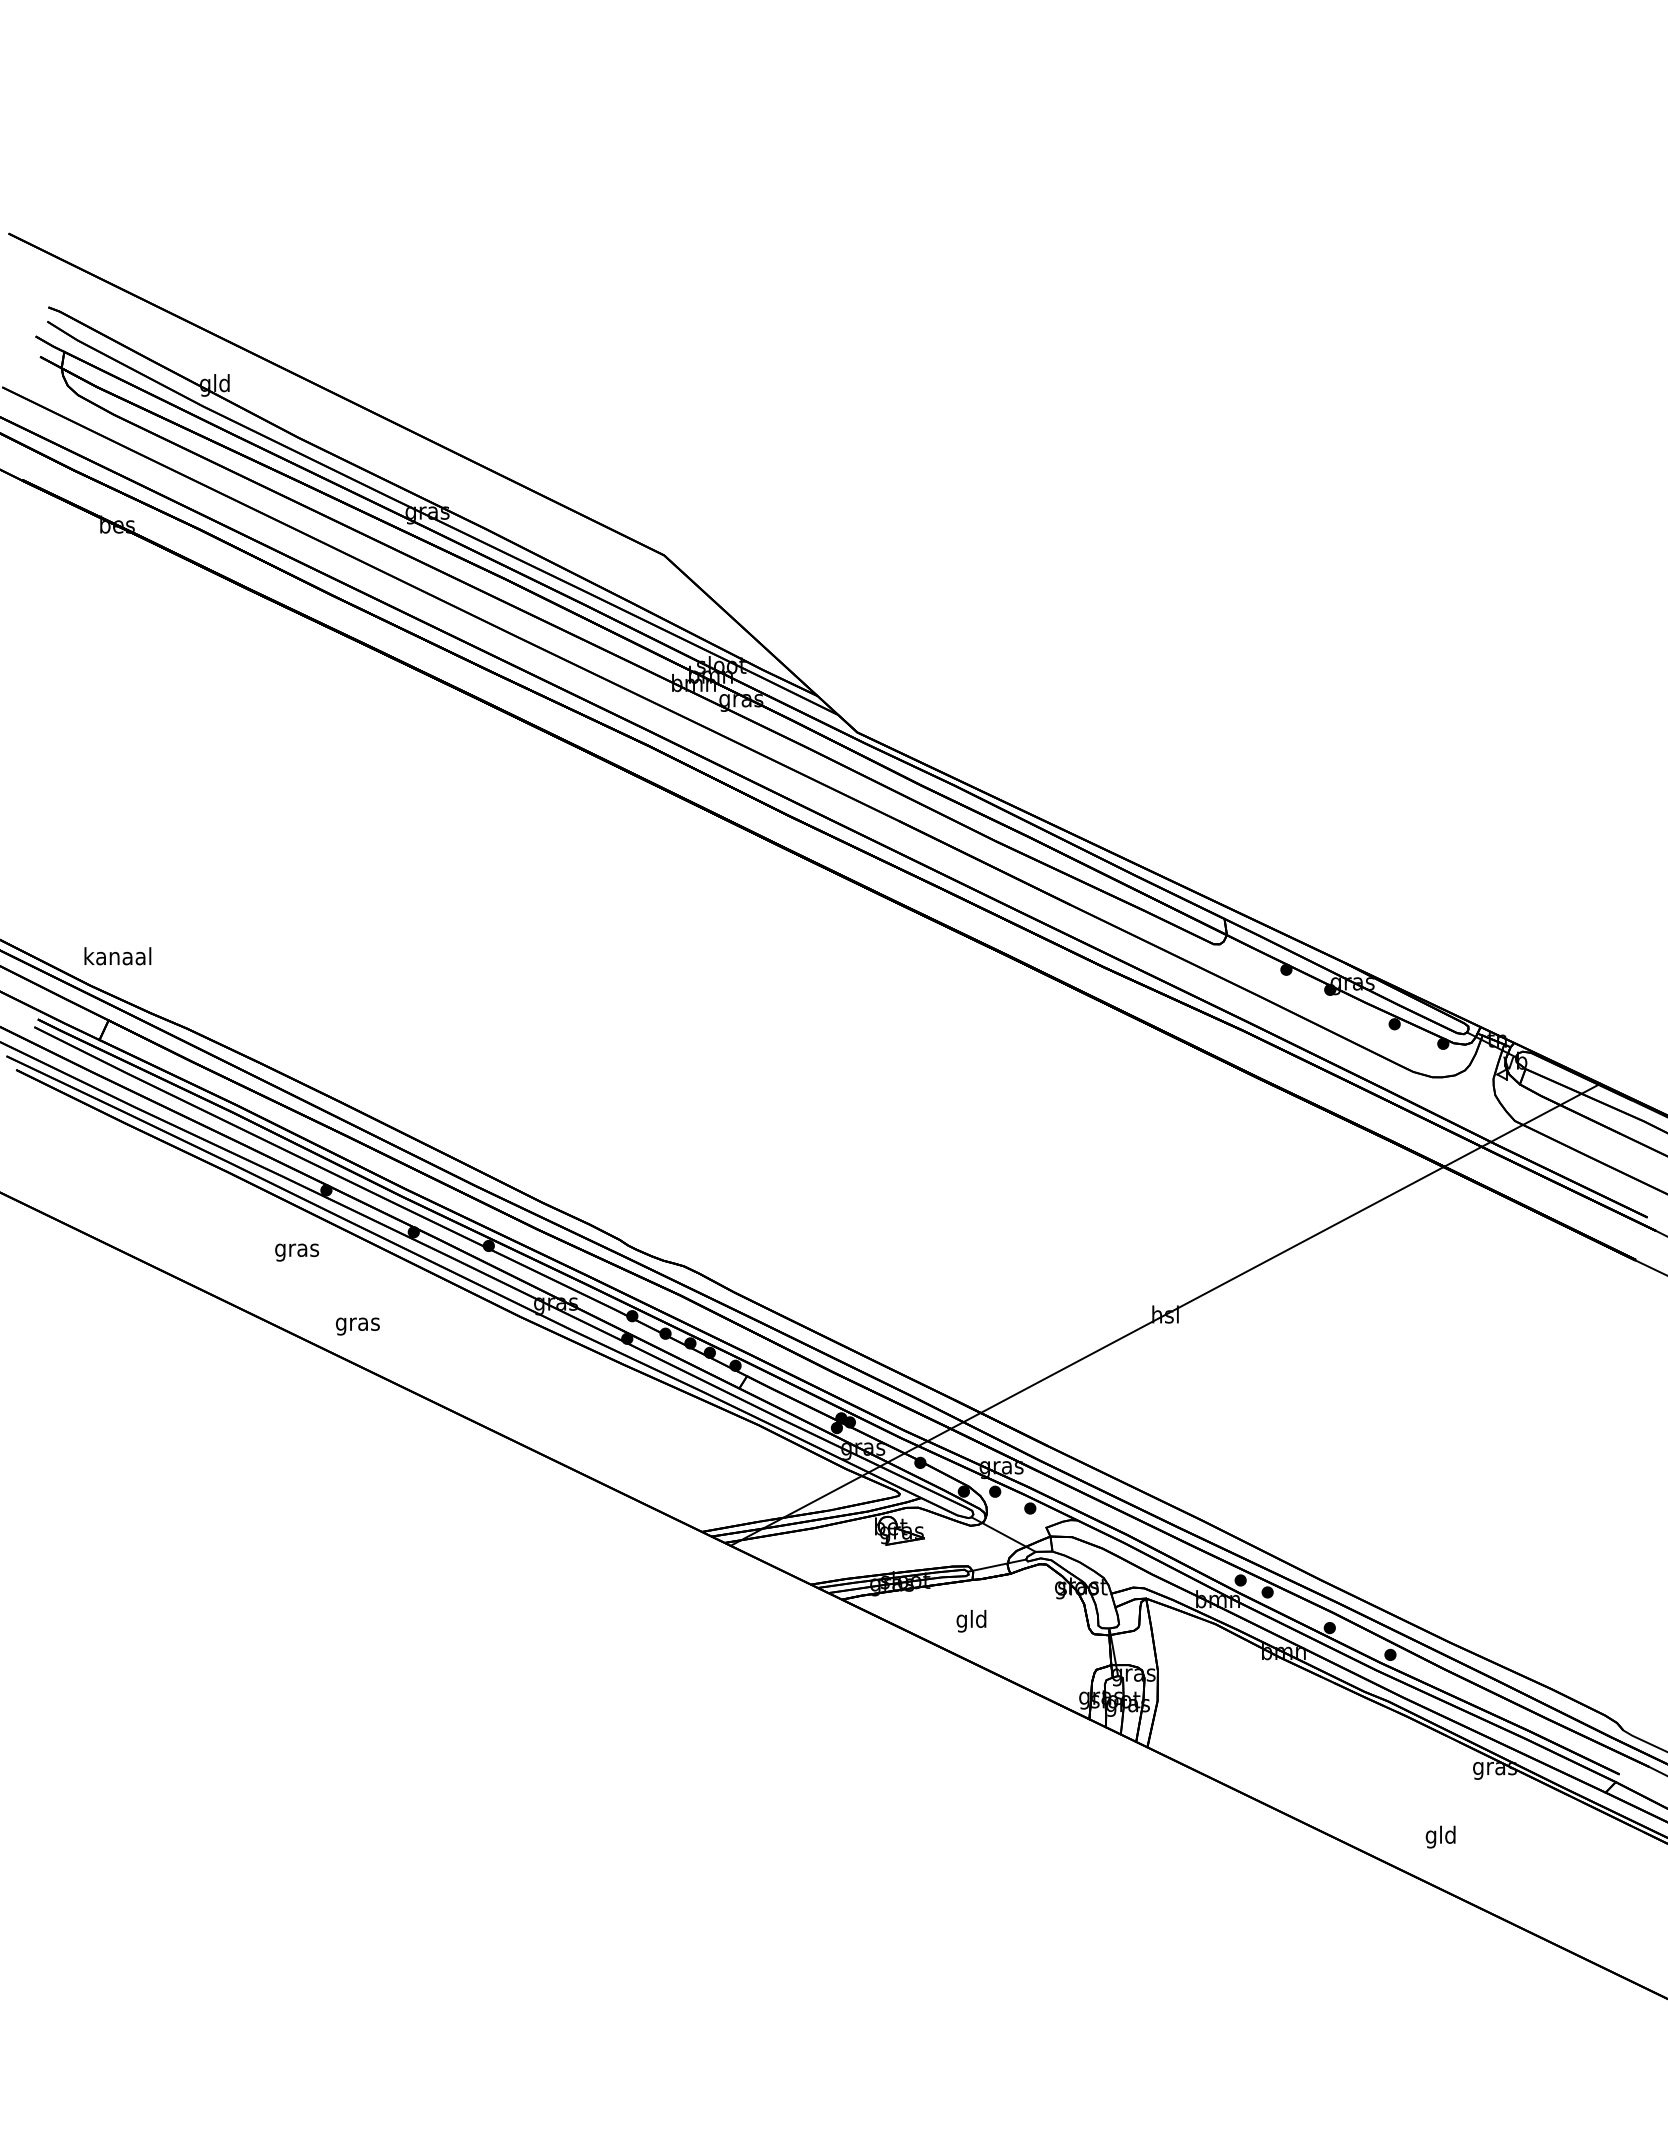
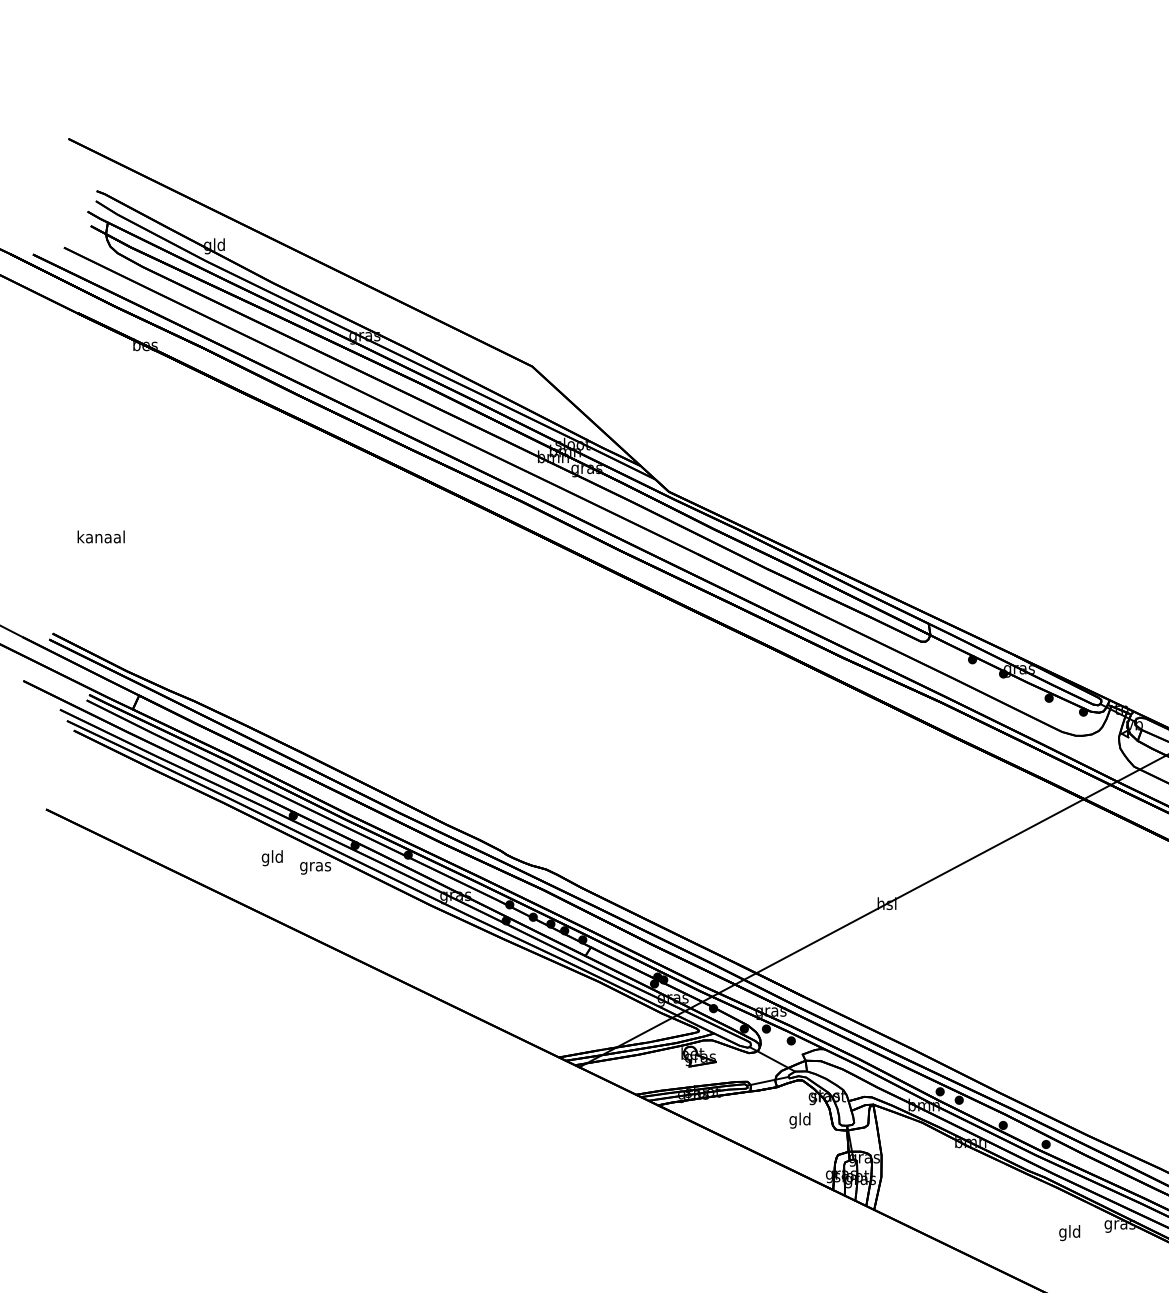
text: (117, 956) -> (100, 537), moved
text: (297, 1250) -> (272, 858), gras -> gld
text: (357, 1326) -> (315, 868), moved
text: (971, 1620) -> (799, 1120), moved
text: (1440, 1836) -> (1069, 1232), moved

